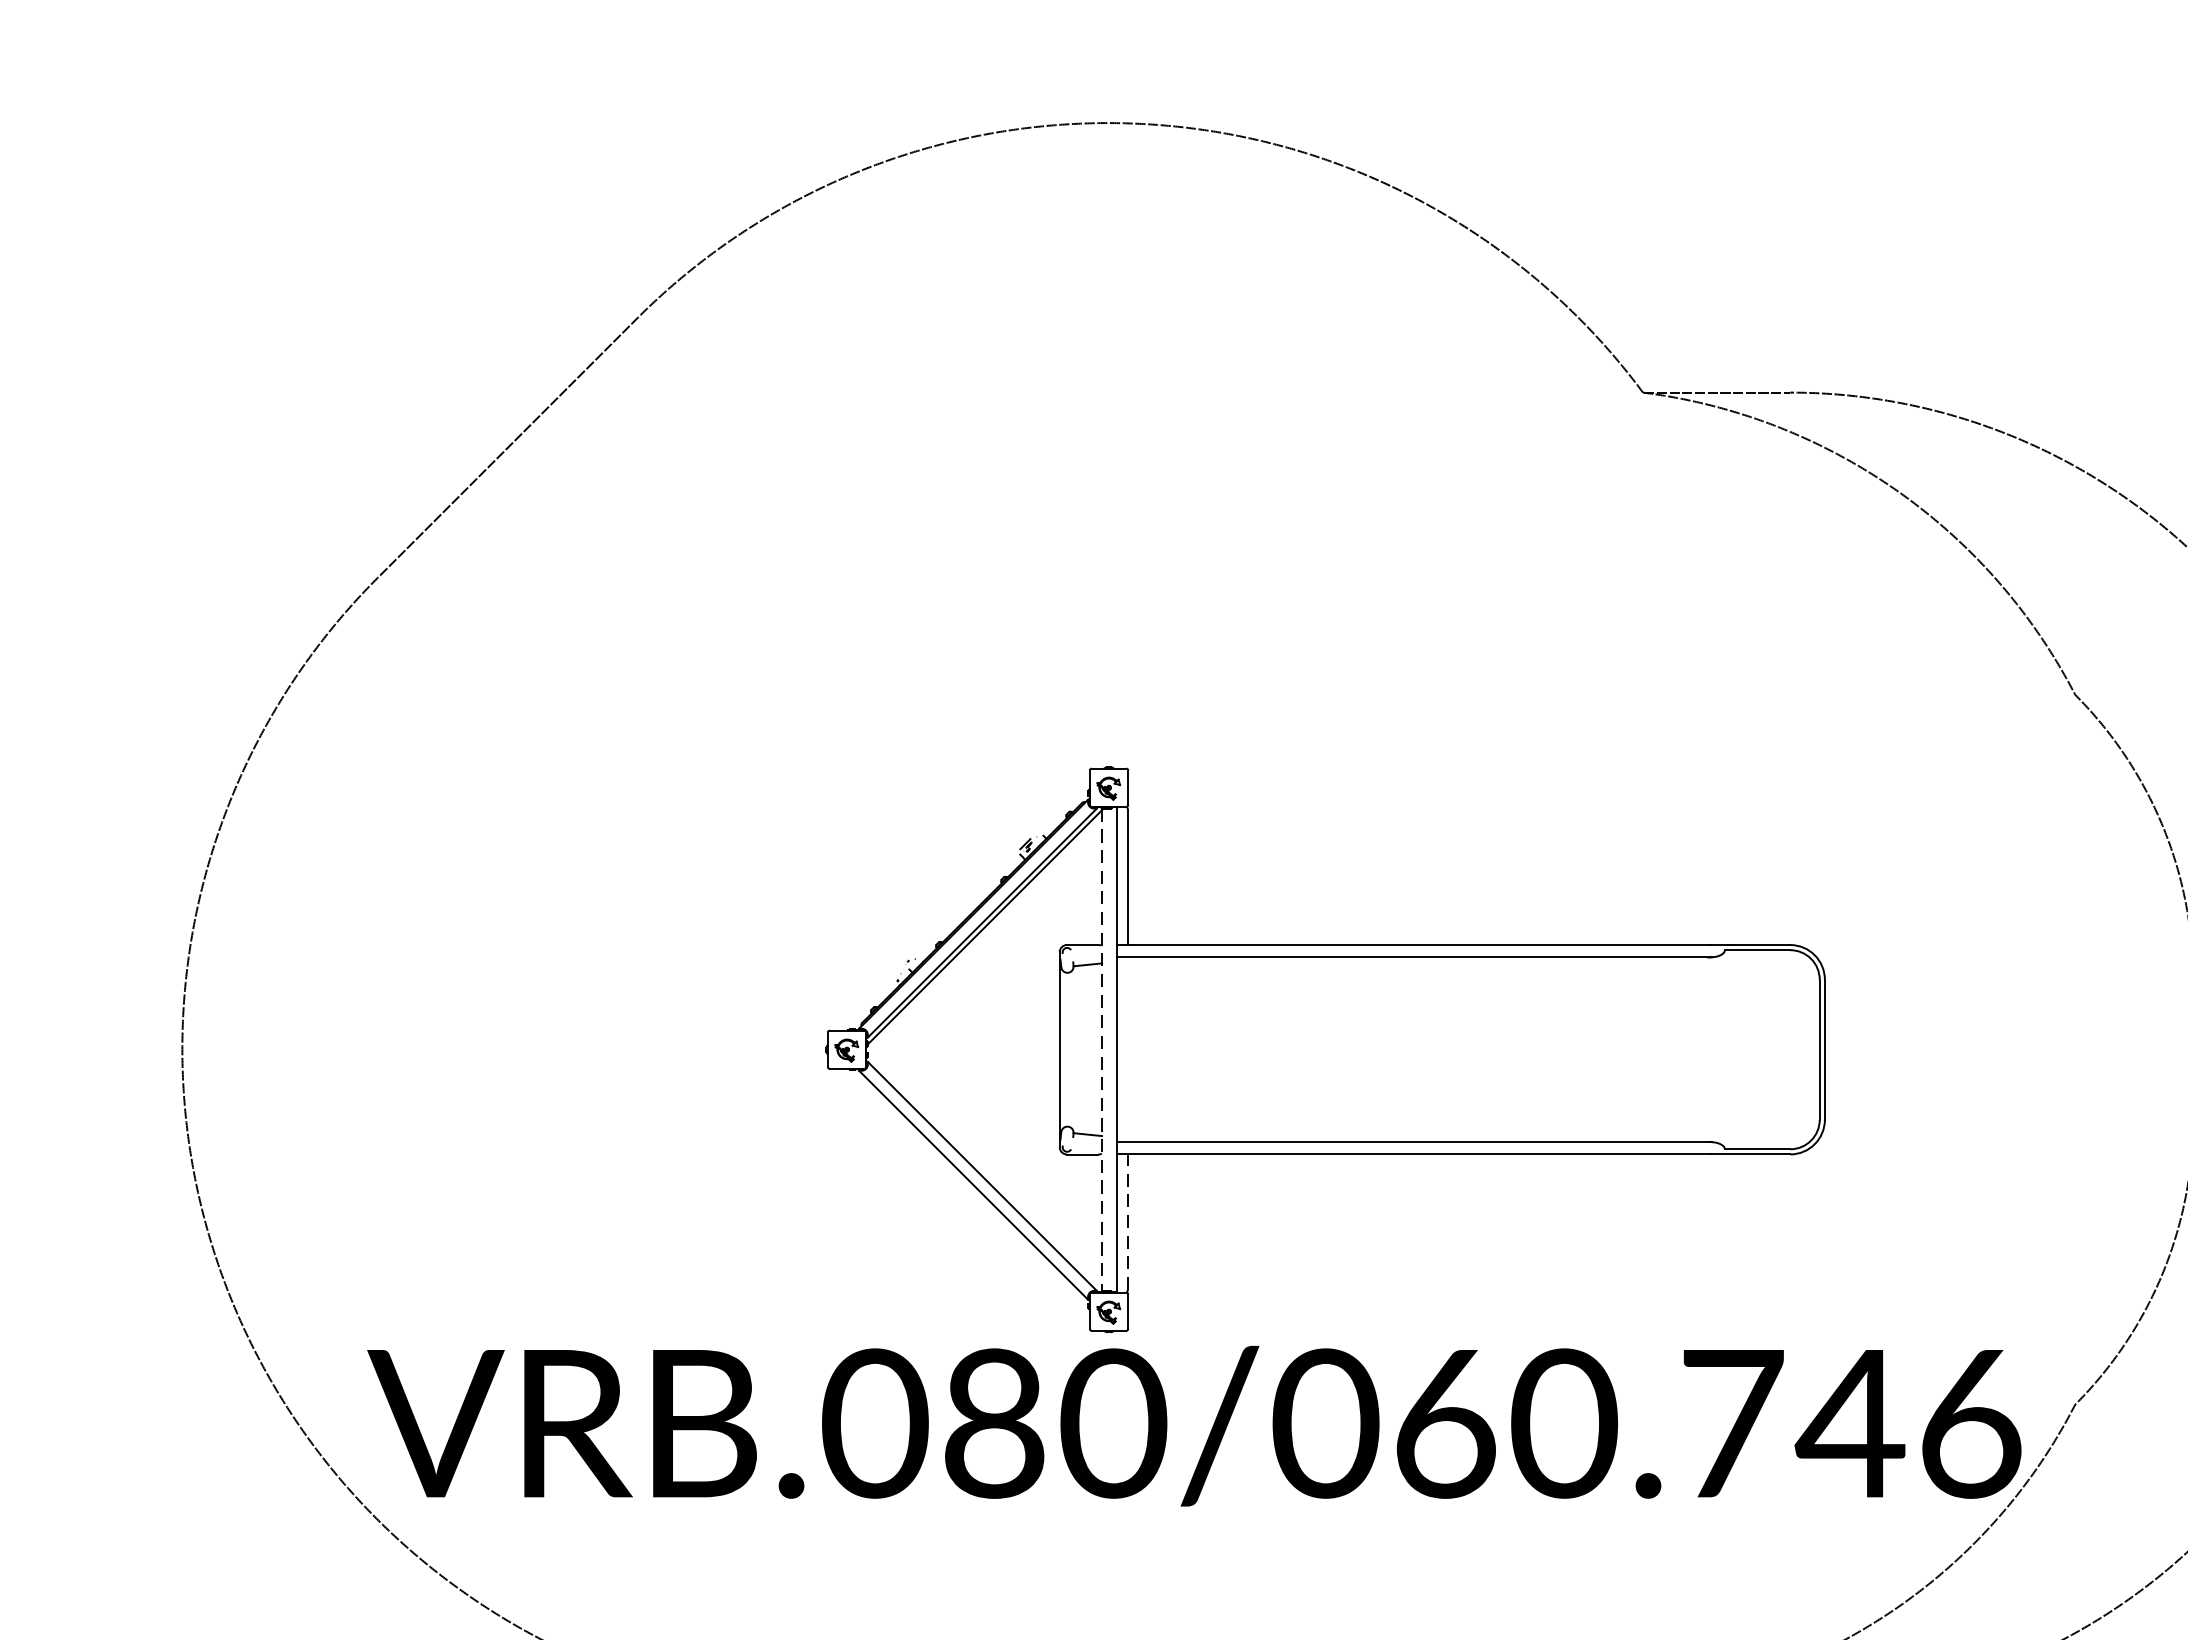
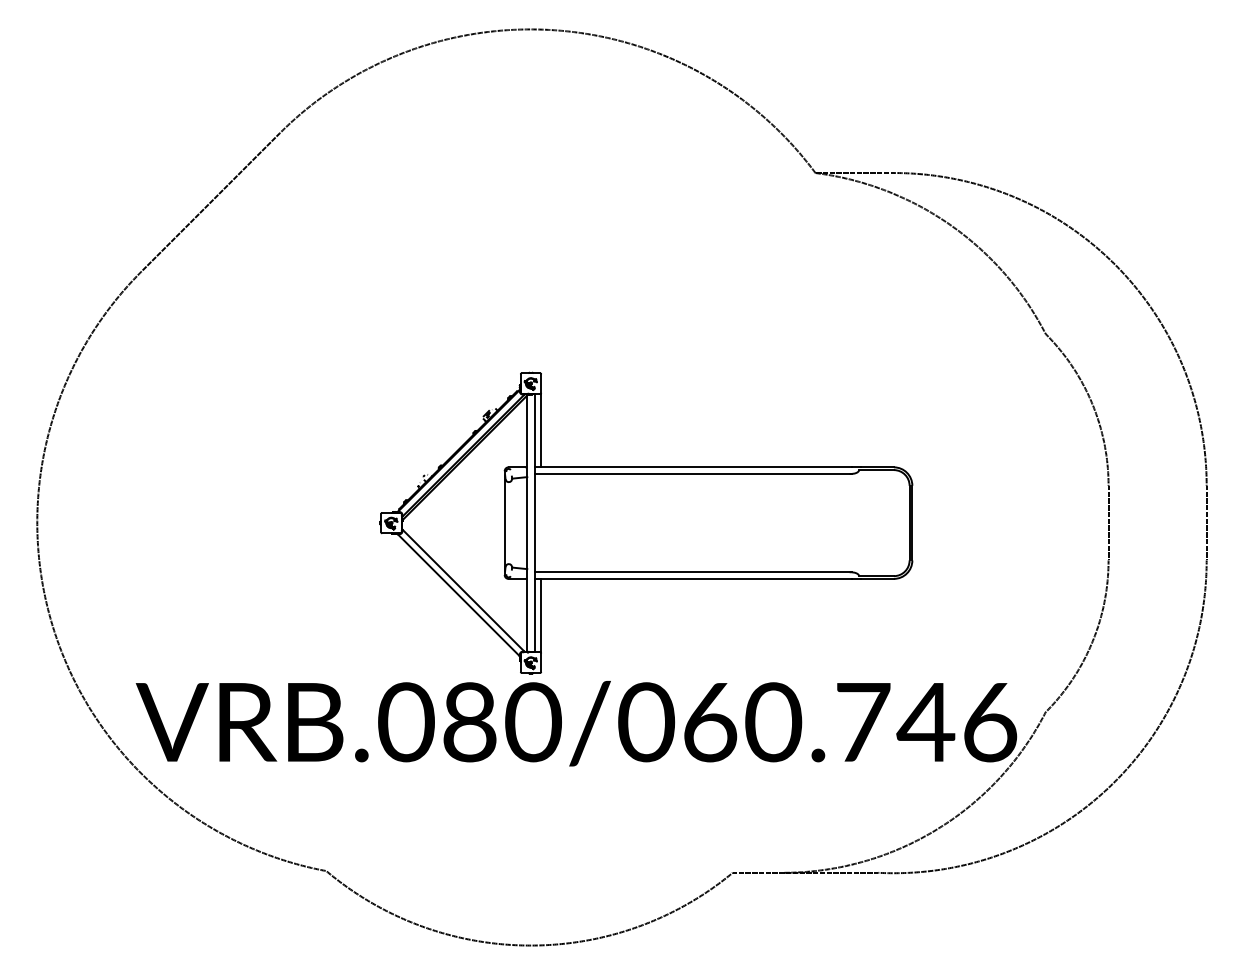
line: (1102, 1050) -> (527, 523), dashed -> solid
line: (1128, 1221) -> (541, 614), dashed -> solid

